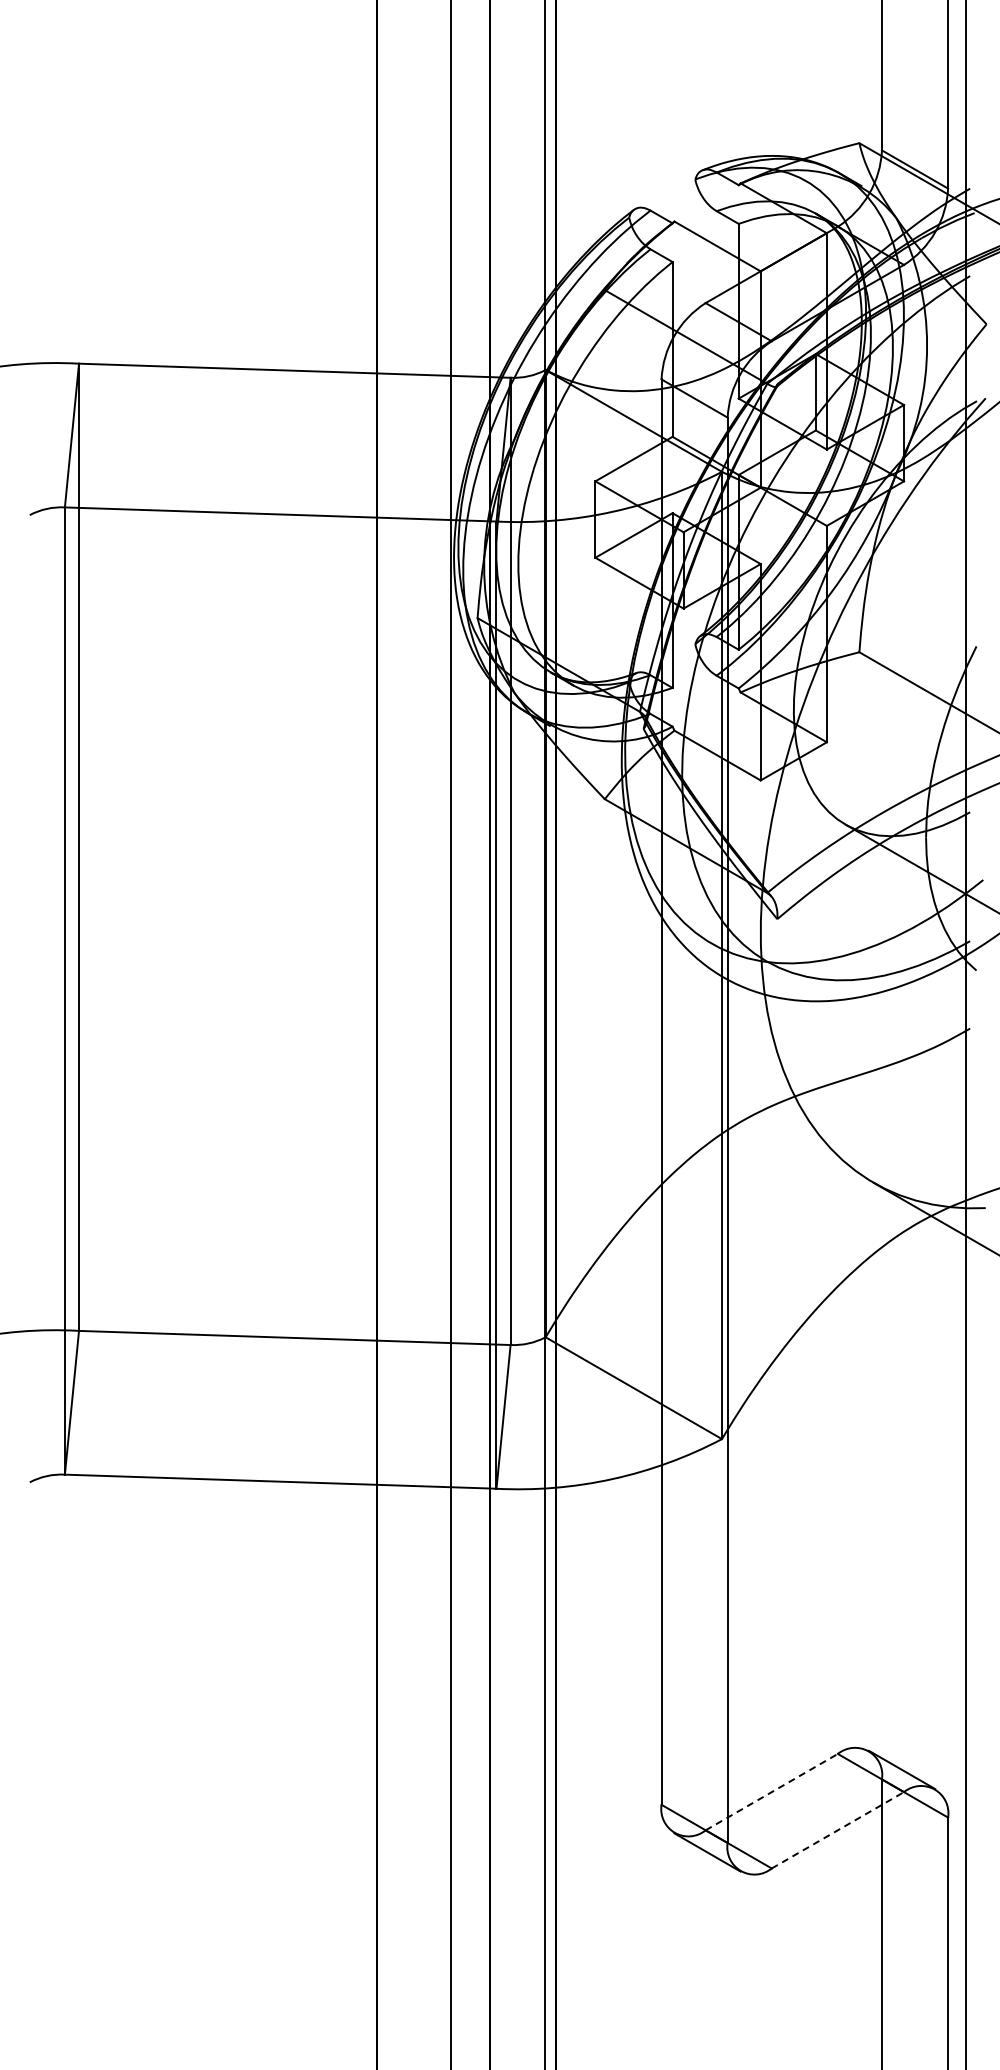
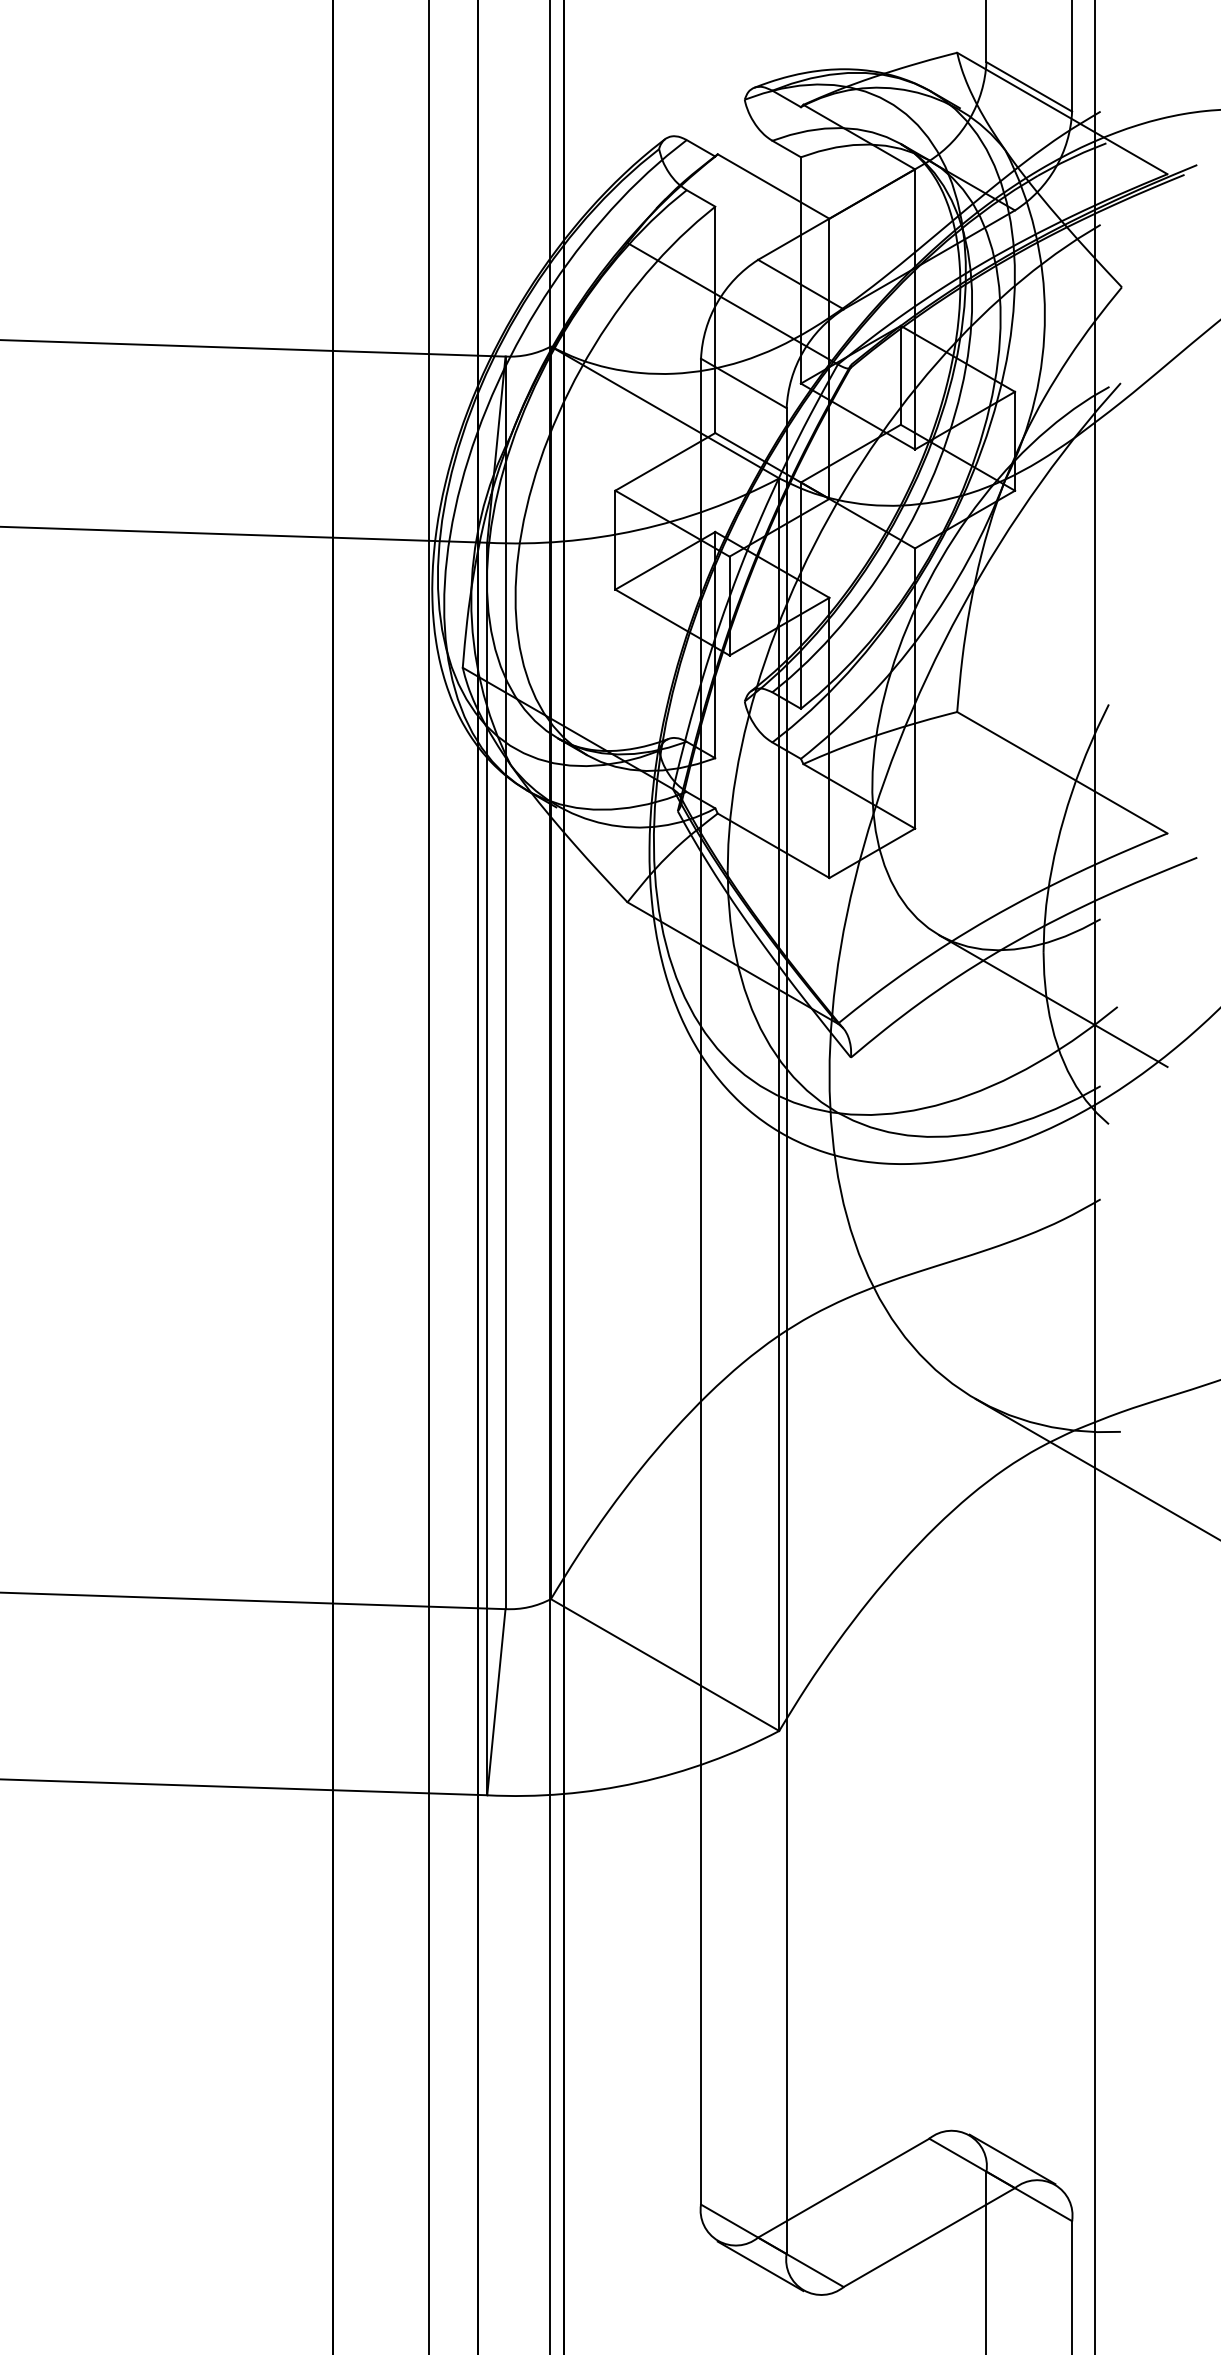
line: (772, 1791) -> (844, 2187), dashed -> solid
line: (838, 1830) -> (930, 2237), dashed -> solid

